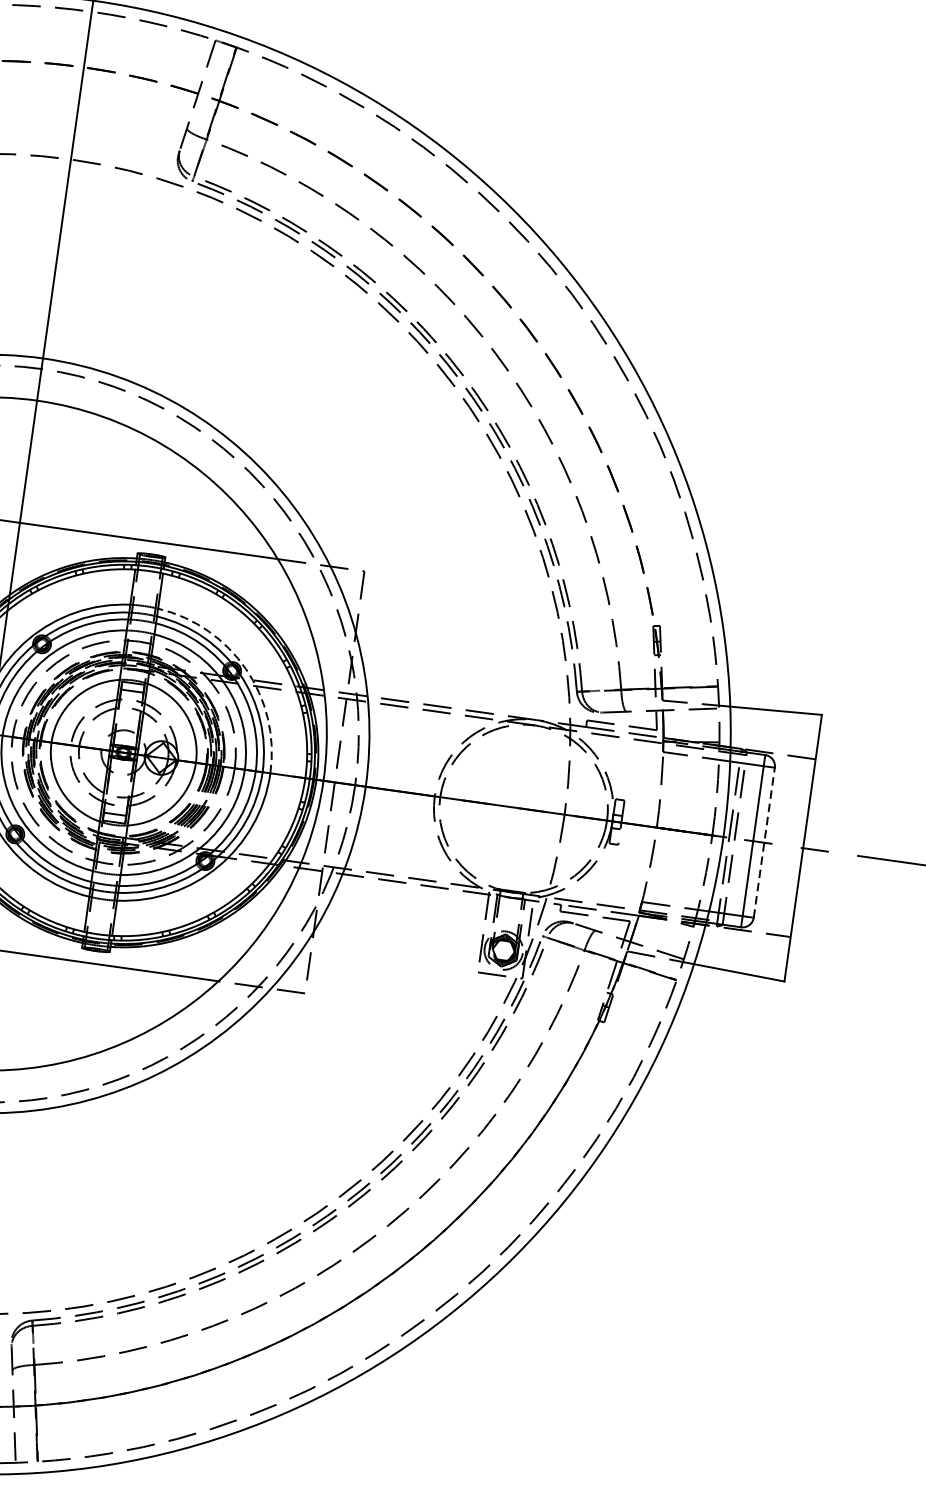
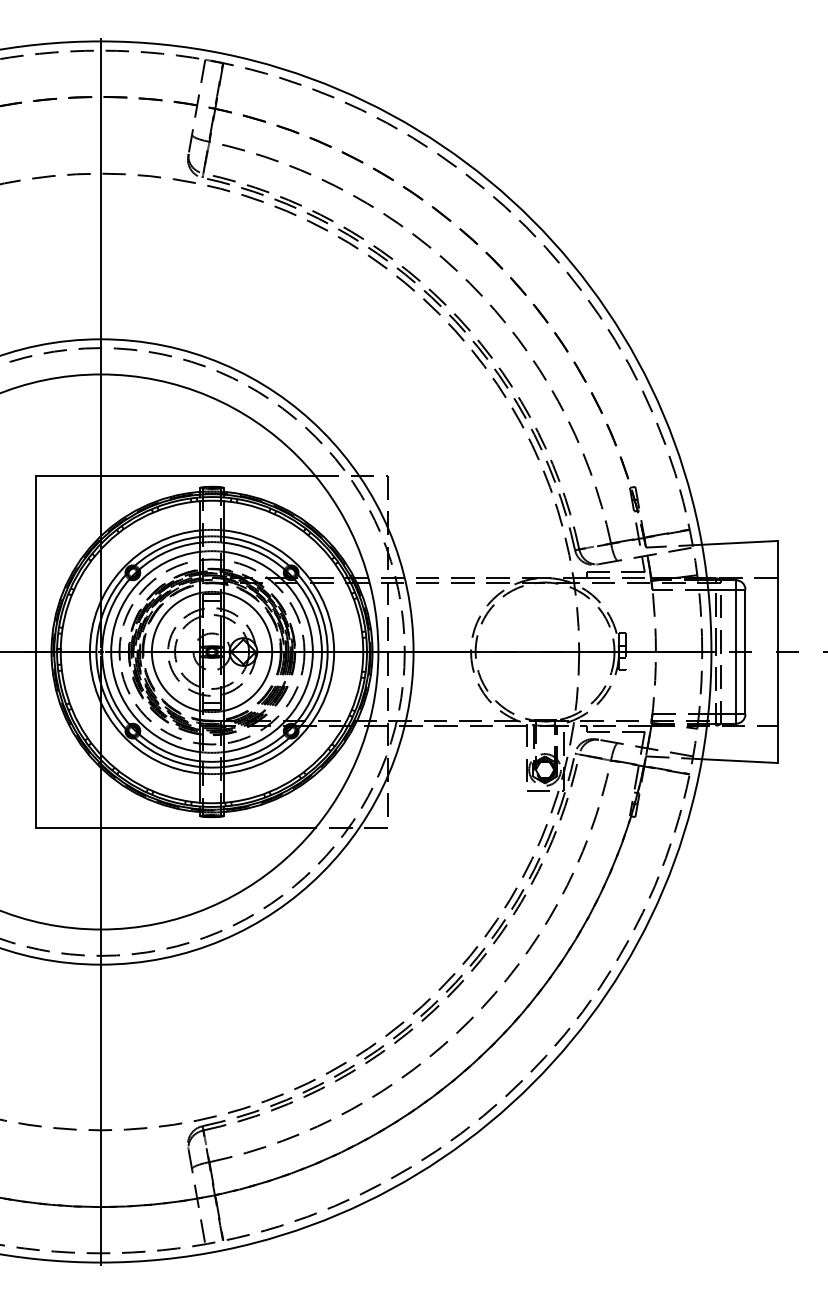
arc: (246, 668) -> (302, 569), dashed -> solid
line: (764, 842) -> (745, 651), dashed -> solid

